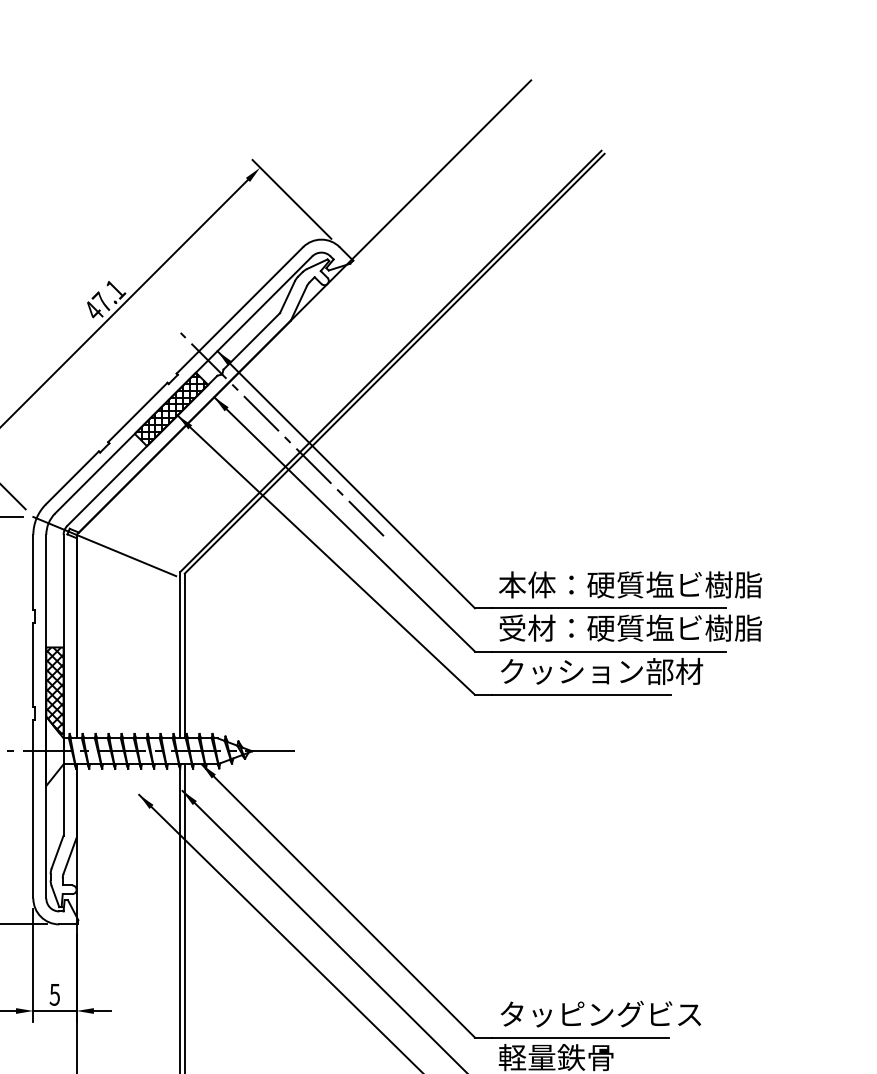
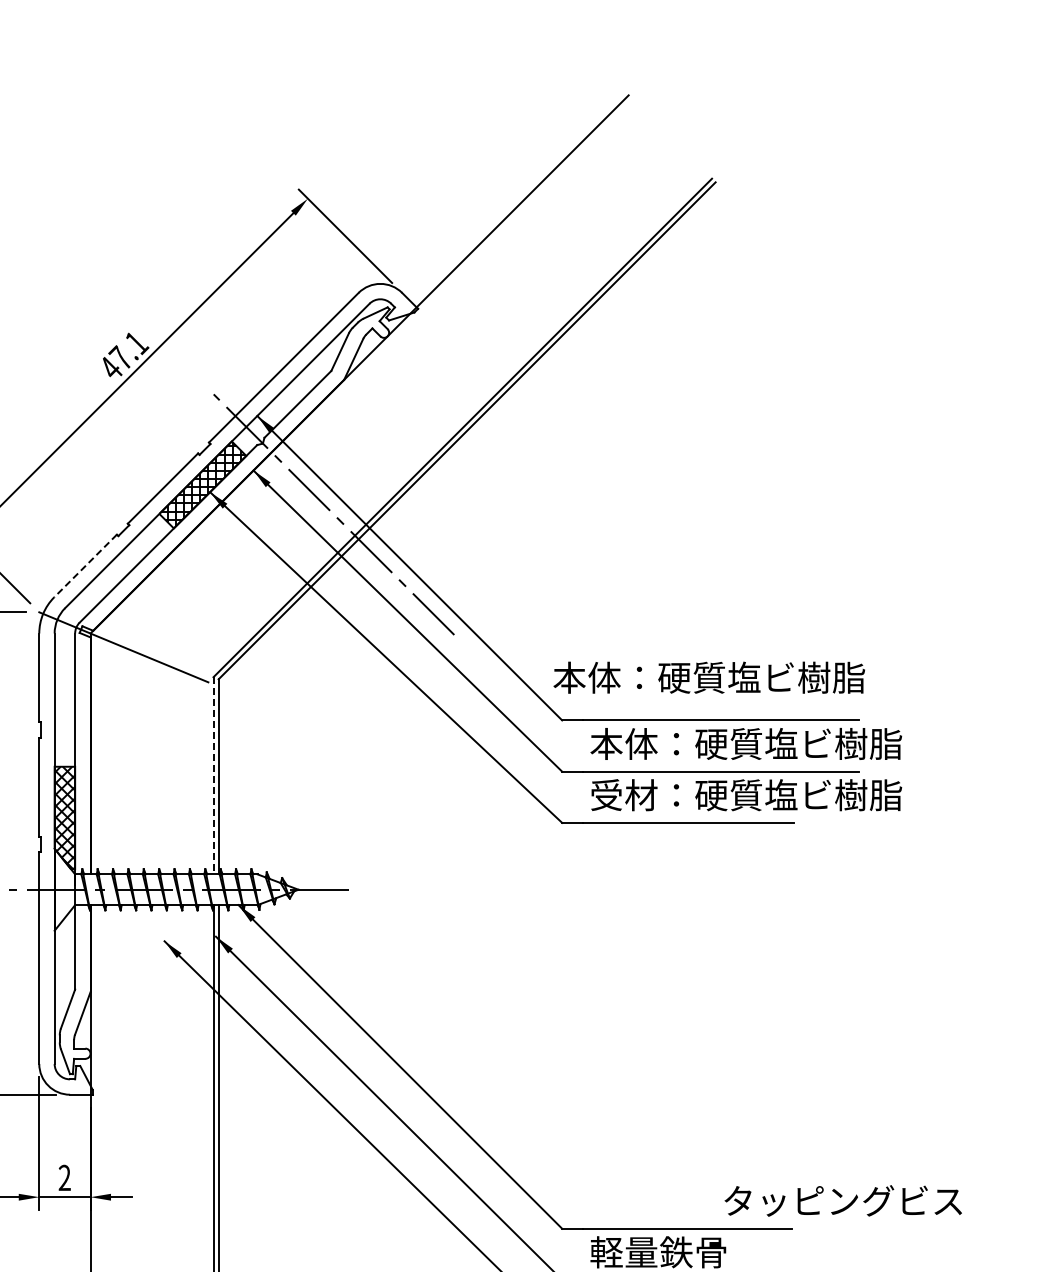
line: (72, 478) -> (85, 566), solid -> dashed
text: (629, 584) -> (708, 677), moved
text: (526, 627) -> (623, 743), 受材：硬質塩ビ樹脂 -> 本体：硬質塩ビ樹脂
line: (180, 654) -> (213, 775), solid -> dashed
text: (630, 671) -> (746, 795), クッション部材 -> 受材：硬質塩ビ樹脂
text: (54, 994) -> (64, 1177), 5 -> 2
text: (600, 1013) -> (842, 1200), moved

